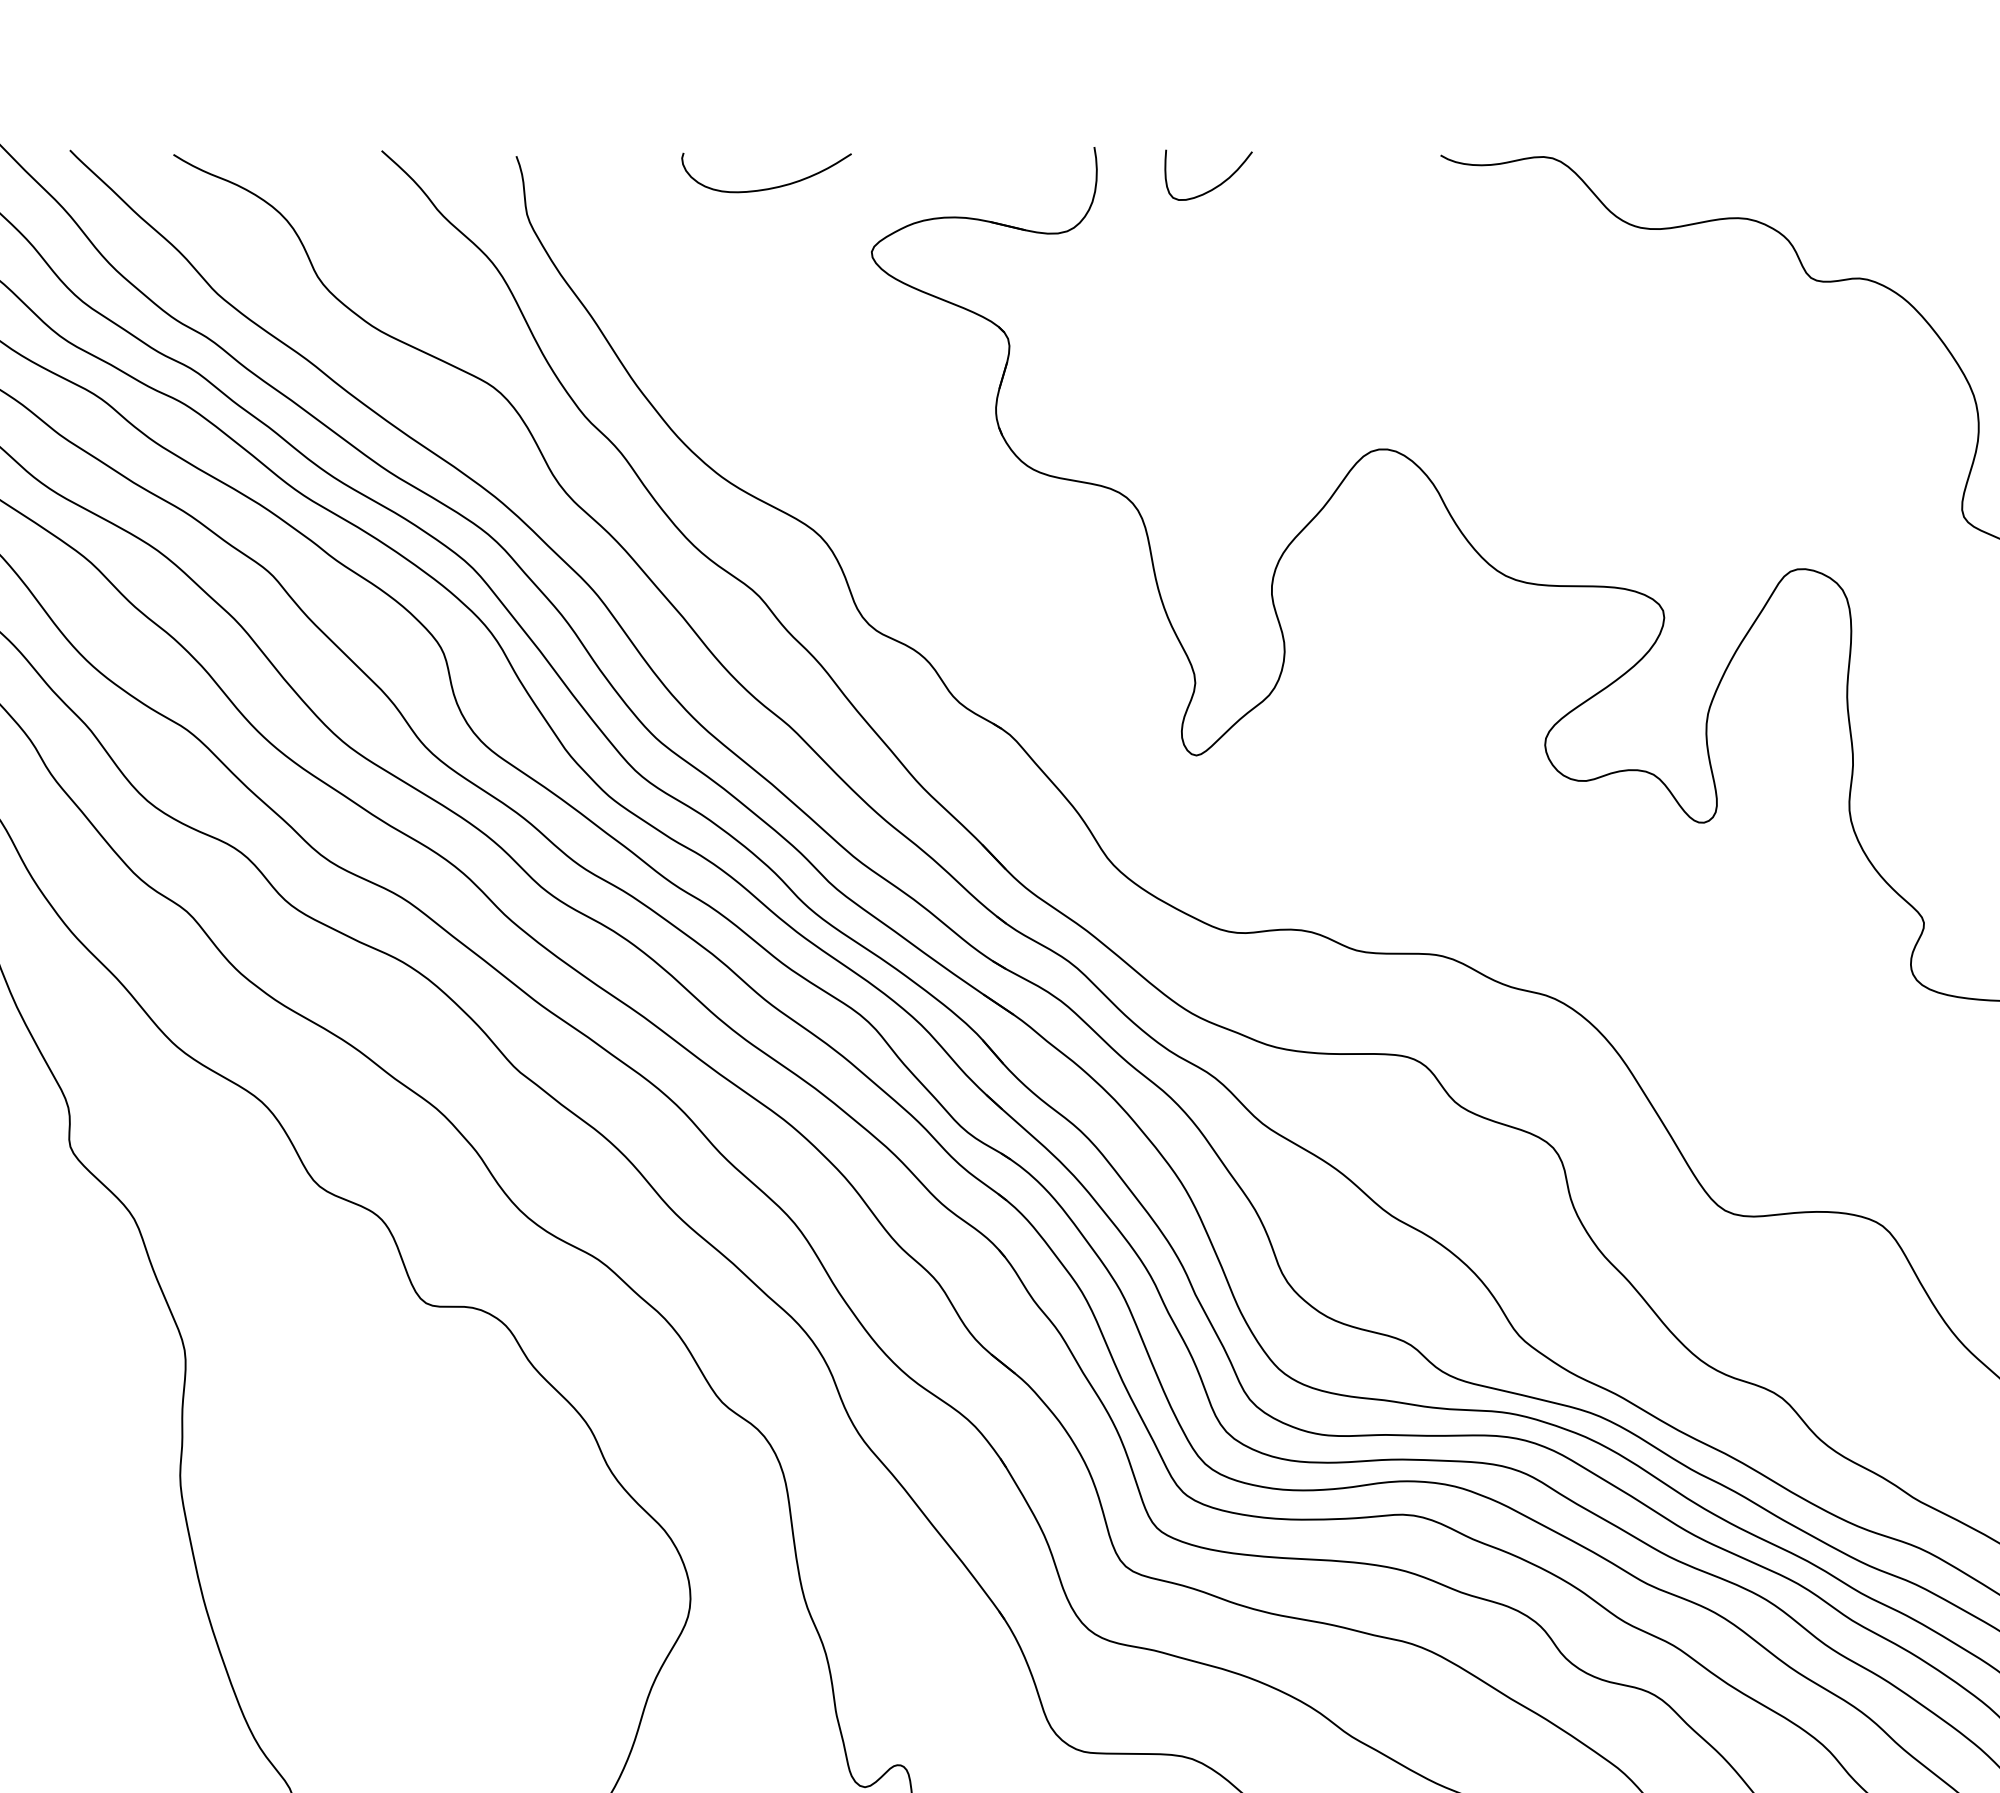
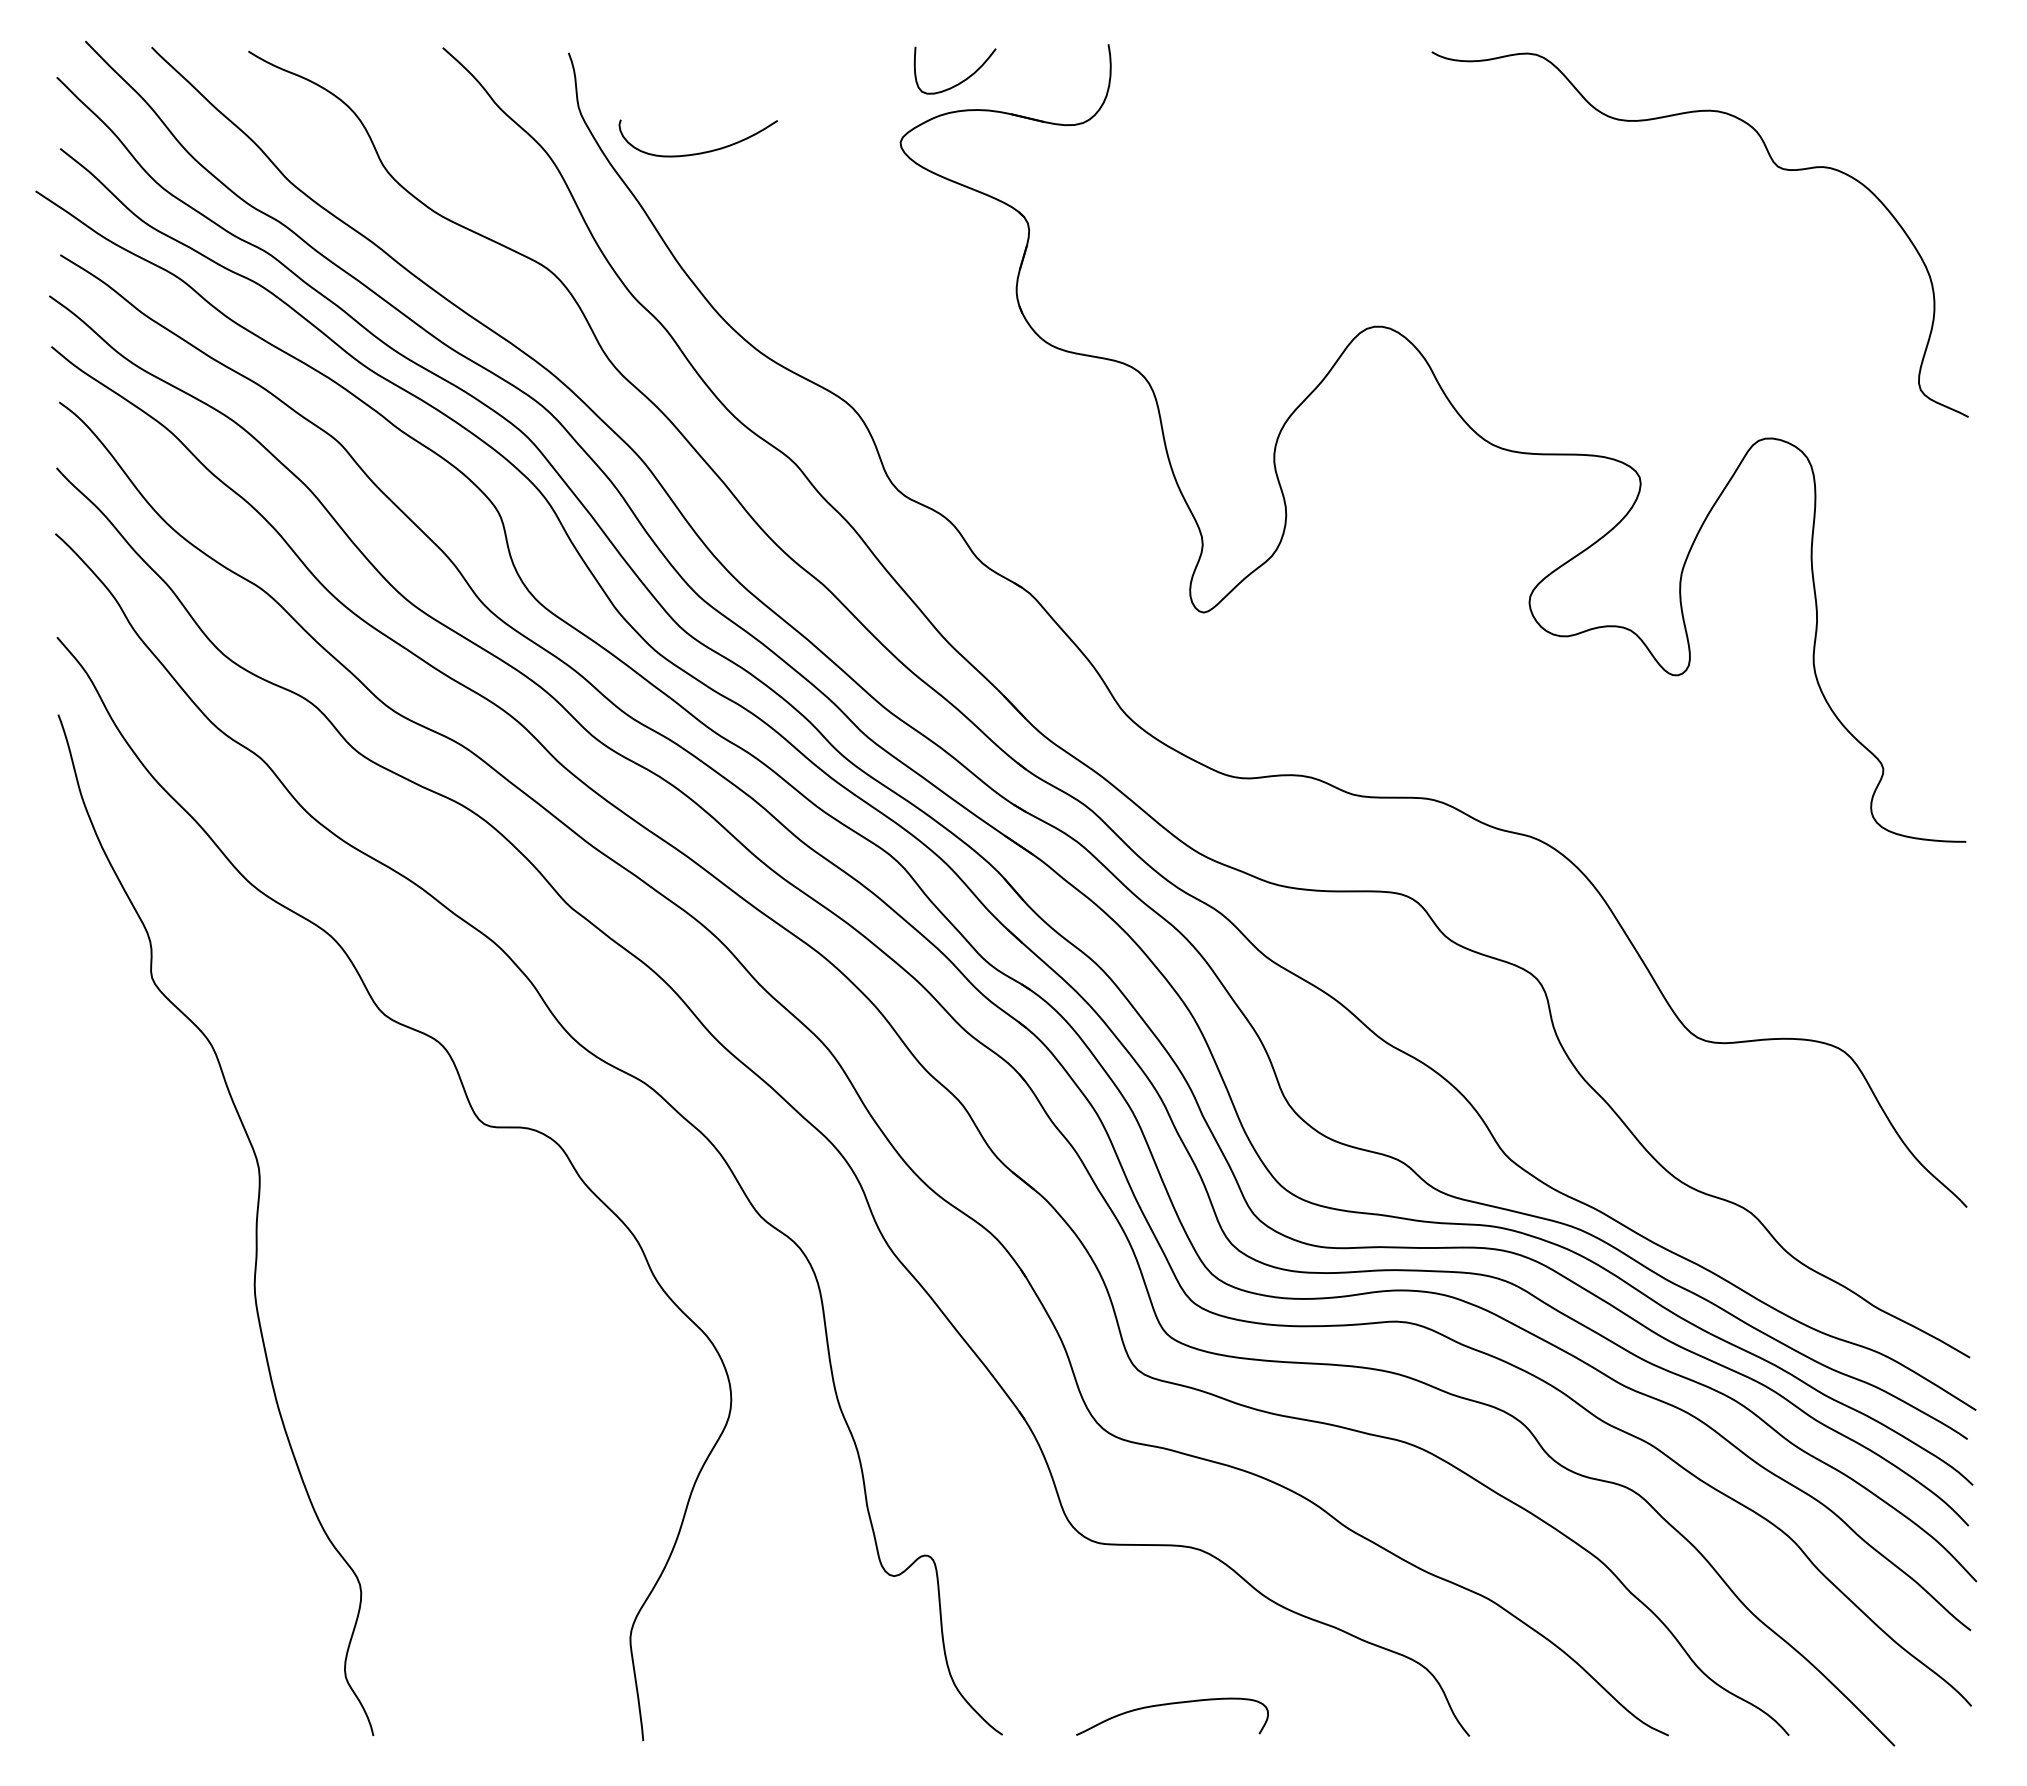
curve: (1216, 185) -> (962, 80), moved
curve: (766, 187) -> (698, 152), moved

